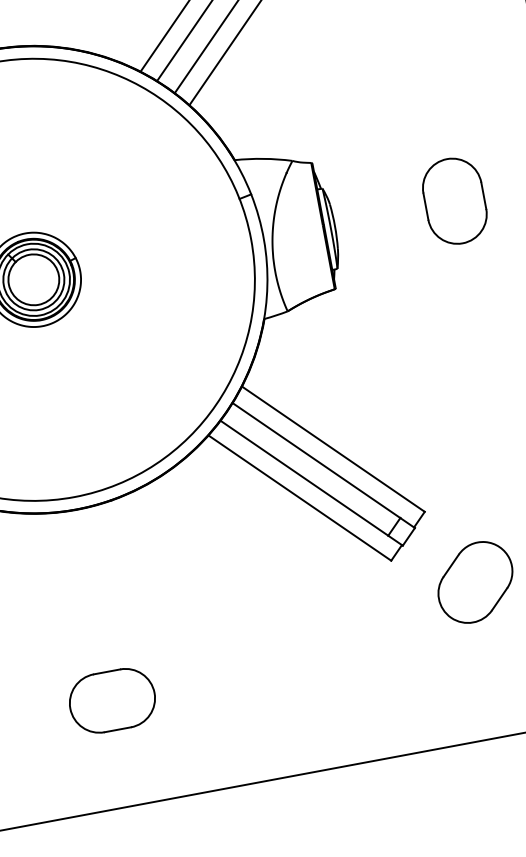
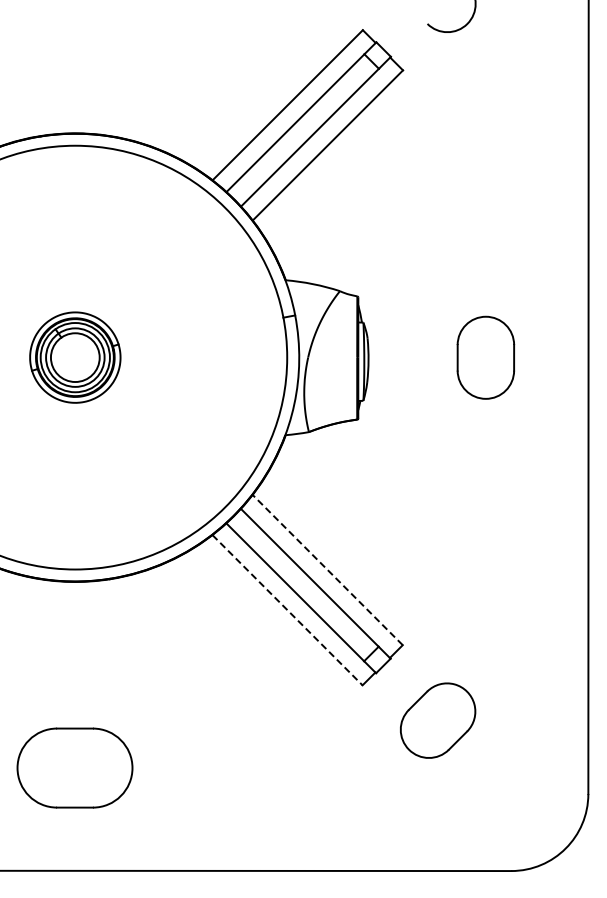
line: (333, 448) -> (327, 569), solid -> dashed
line: (299, 498) -> (287, 610), solid -> dashed
part: (112, 701) -> (75, 768), size x1.4

